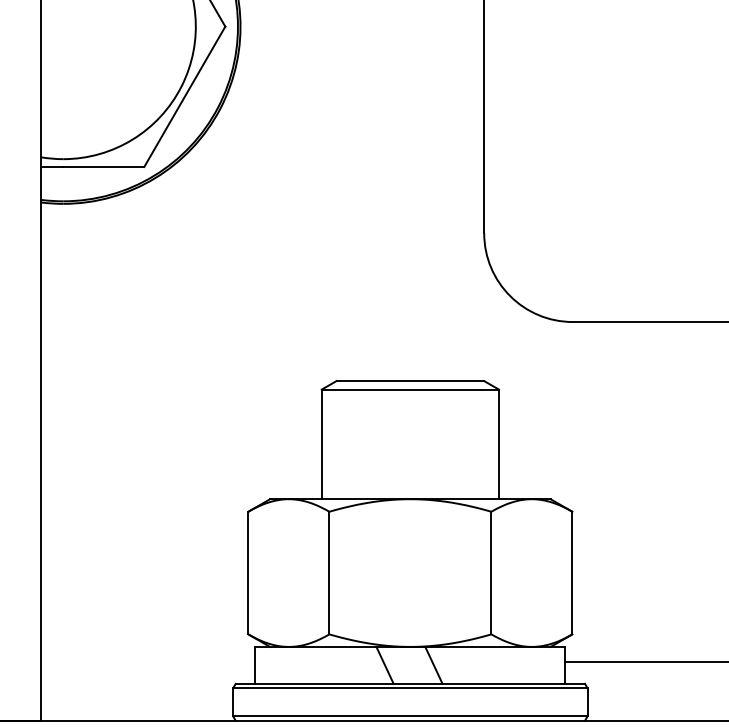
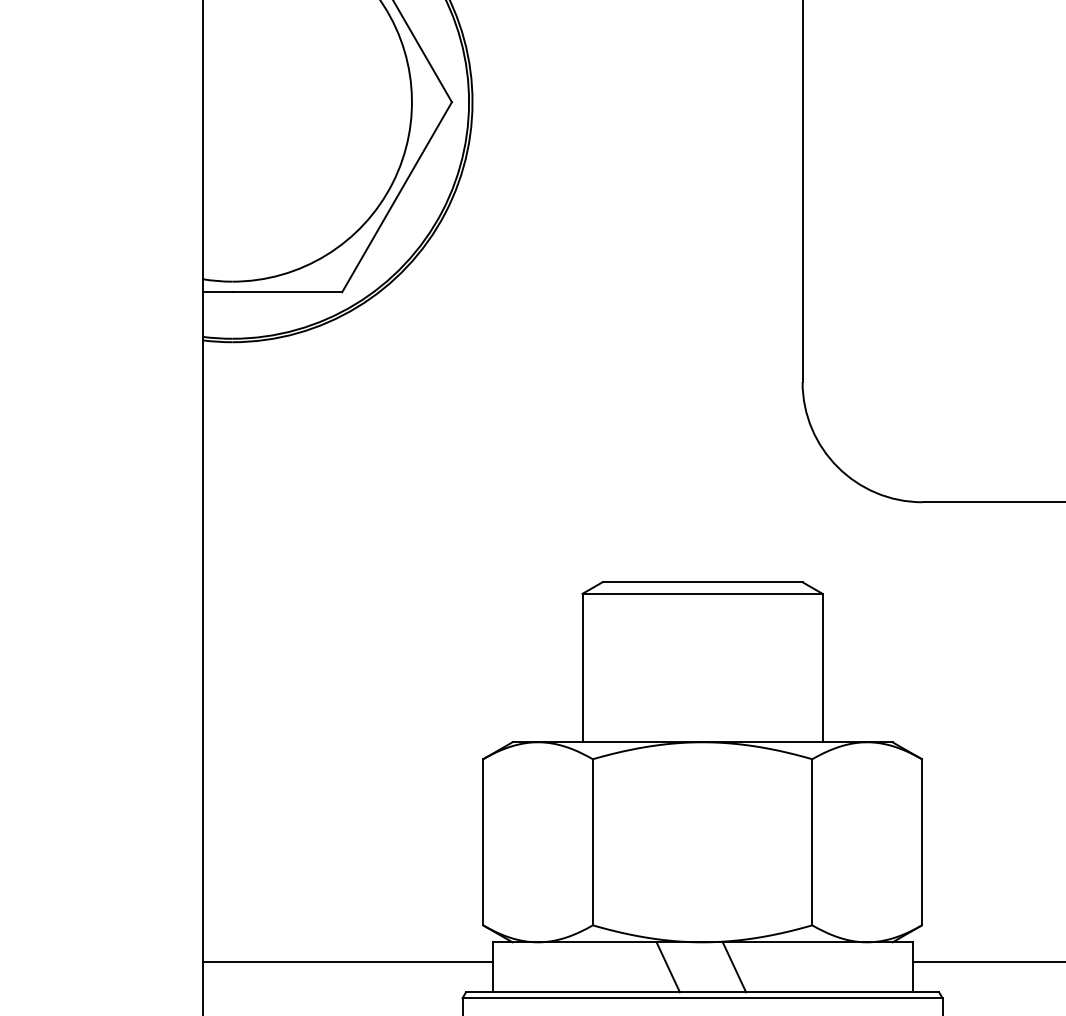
line: (148, 661) -> (347, 962), added

